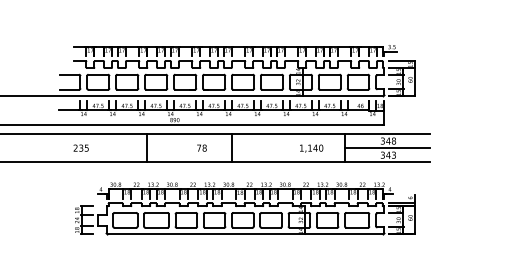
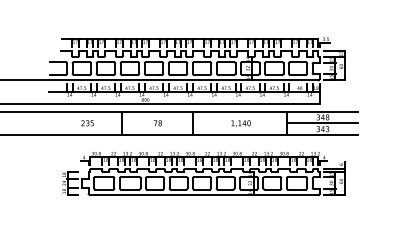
text: (81, 148) -> (87, 123), moved
text: (201, 148) -> (157, 123), moved
text: (310, 148) -> (240, 123), moved

